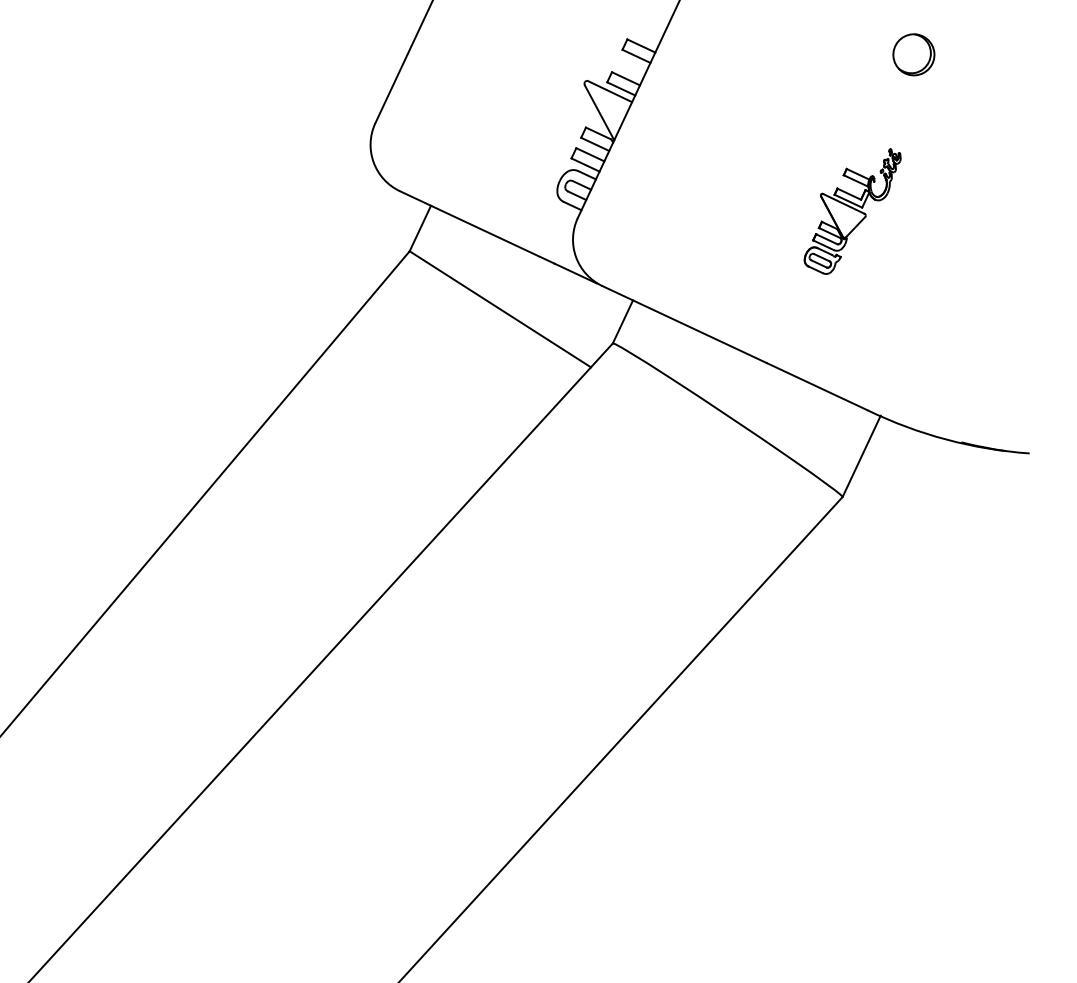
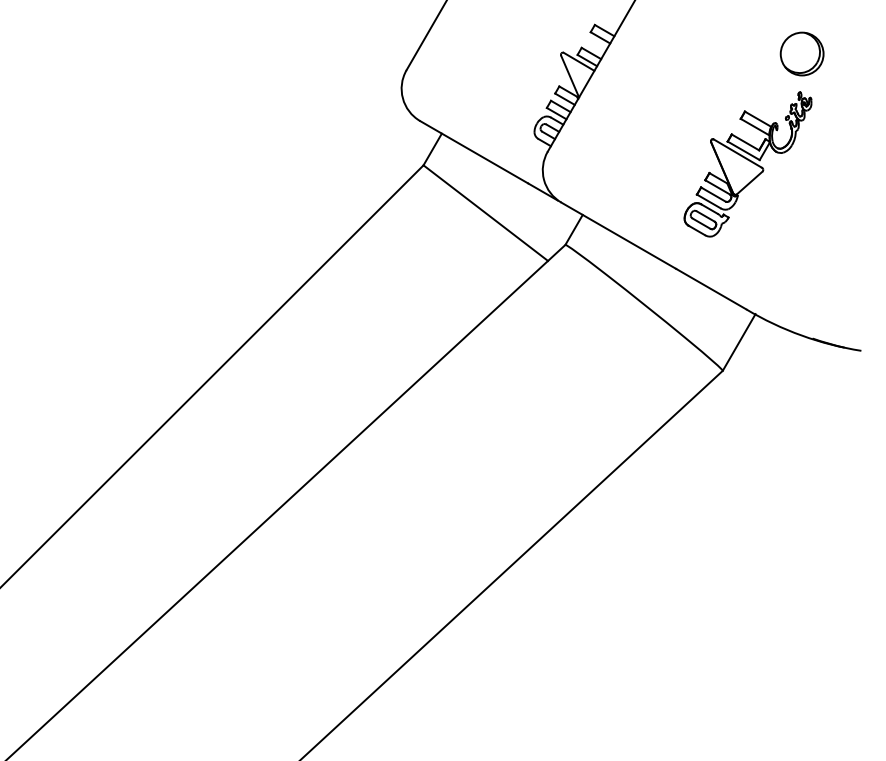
part: (913, 54) -> (801, 53), size x1.43
part: (852, 212) -> (747, 164), size x1.67

